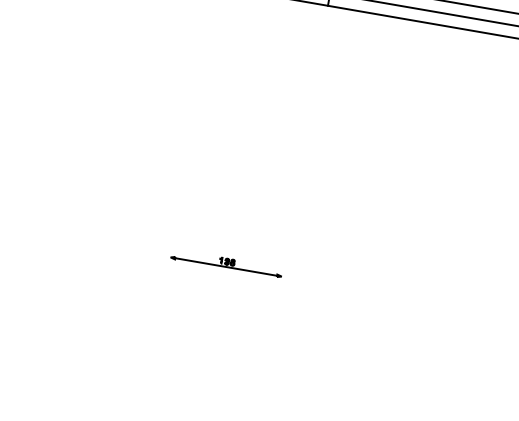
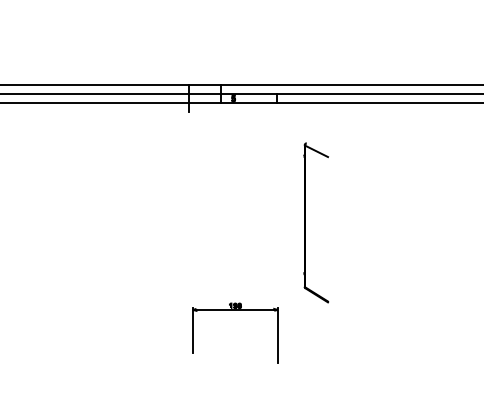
part: (337, 168) -> (305, 222), added
line: (165, 284) -> (192, 330), added
line: (275, 310) -> (277, 335), added

